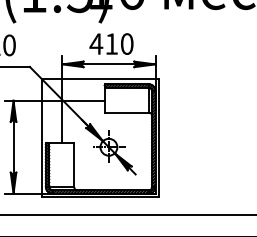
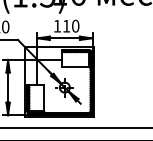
text: (96, 44) -> (57, 26), 410 -> 110

